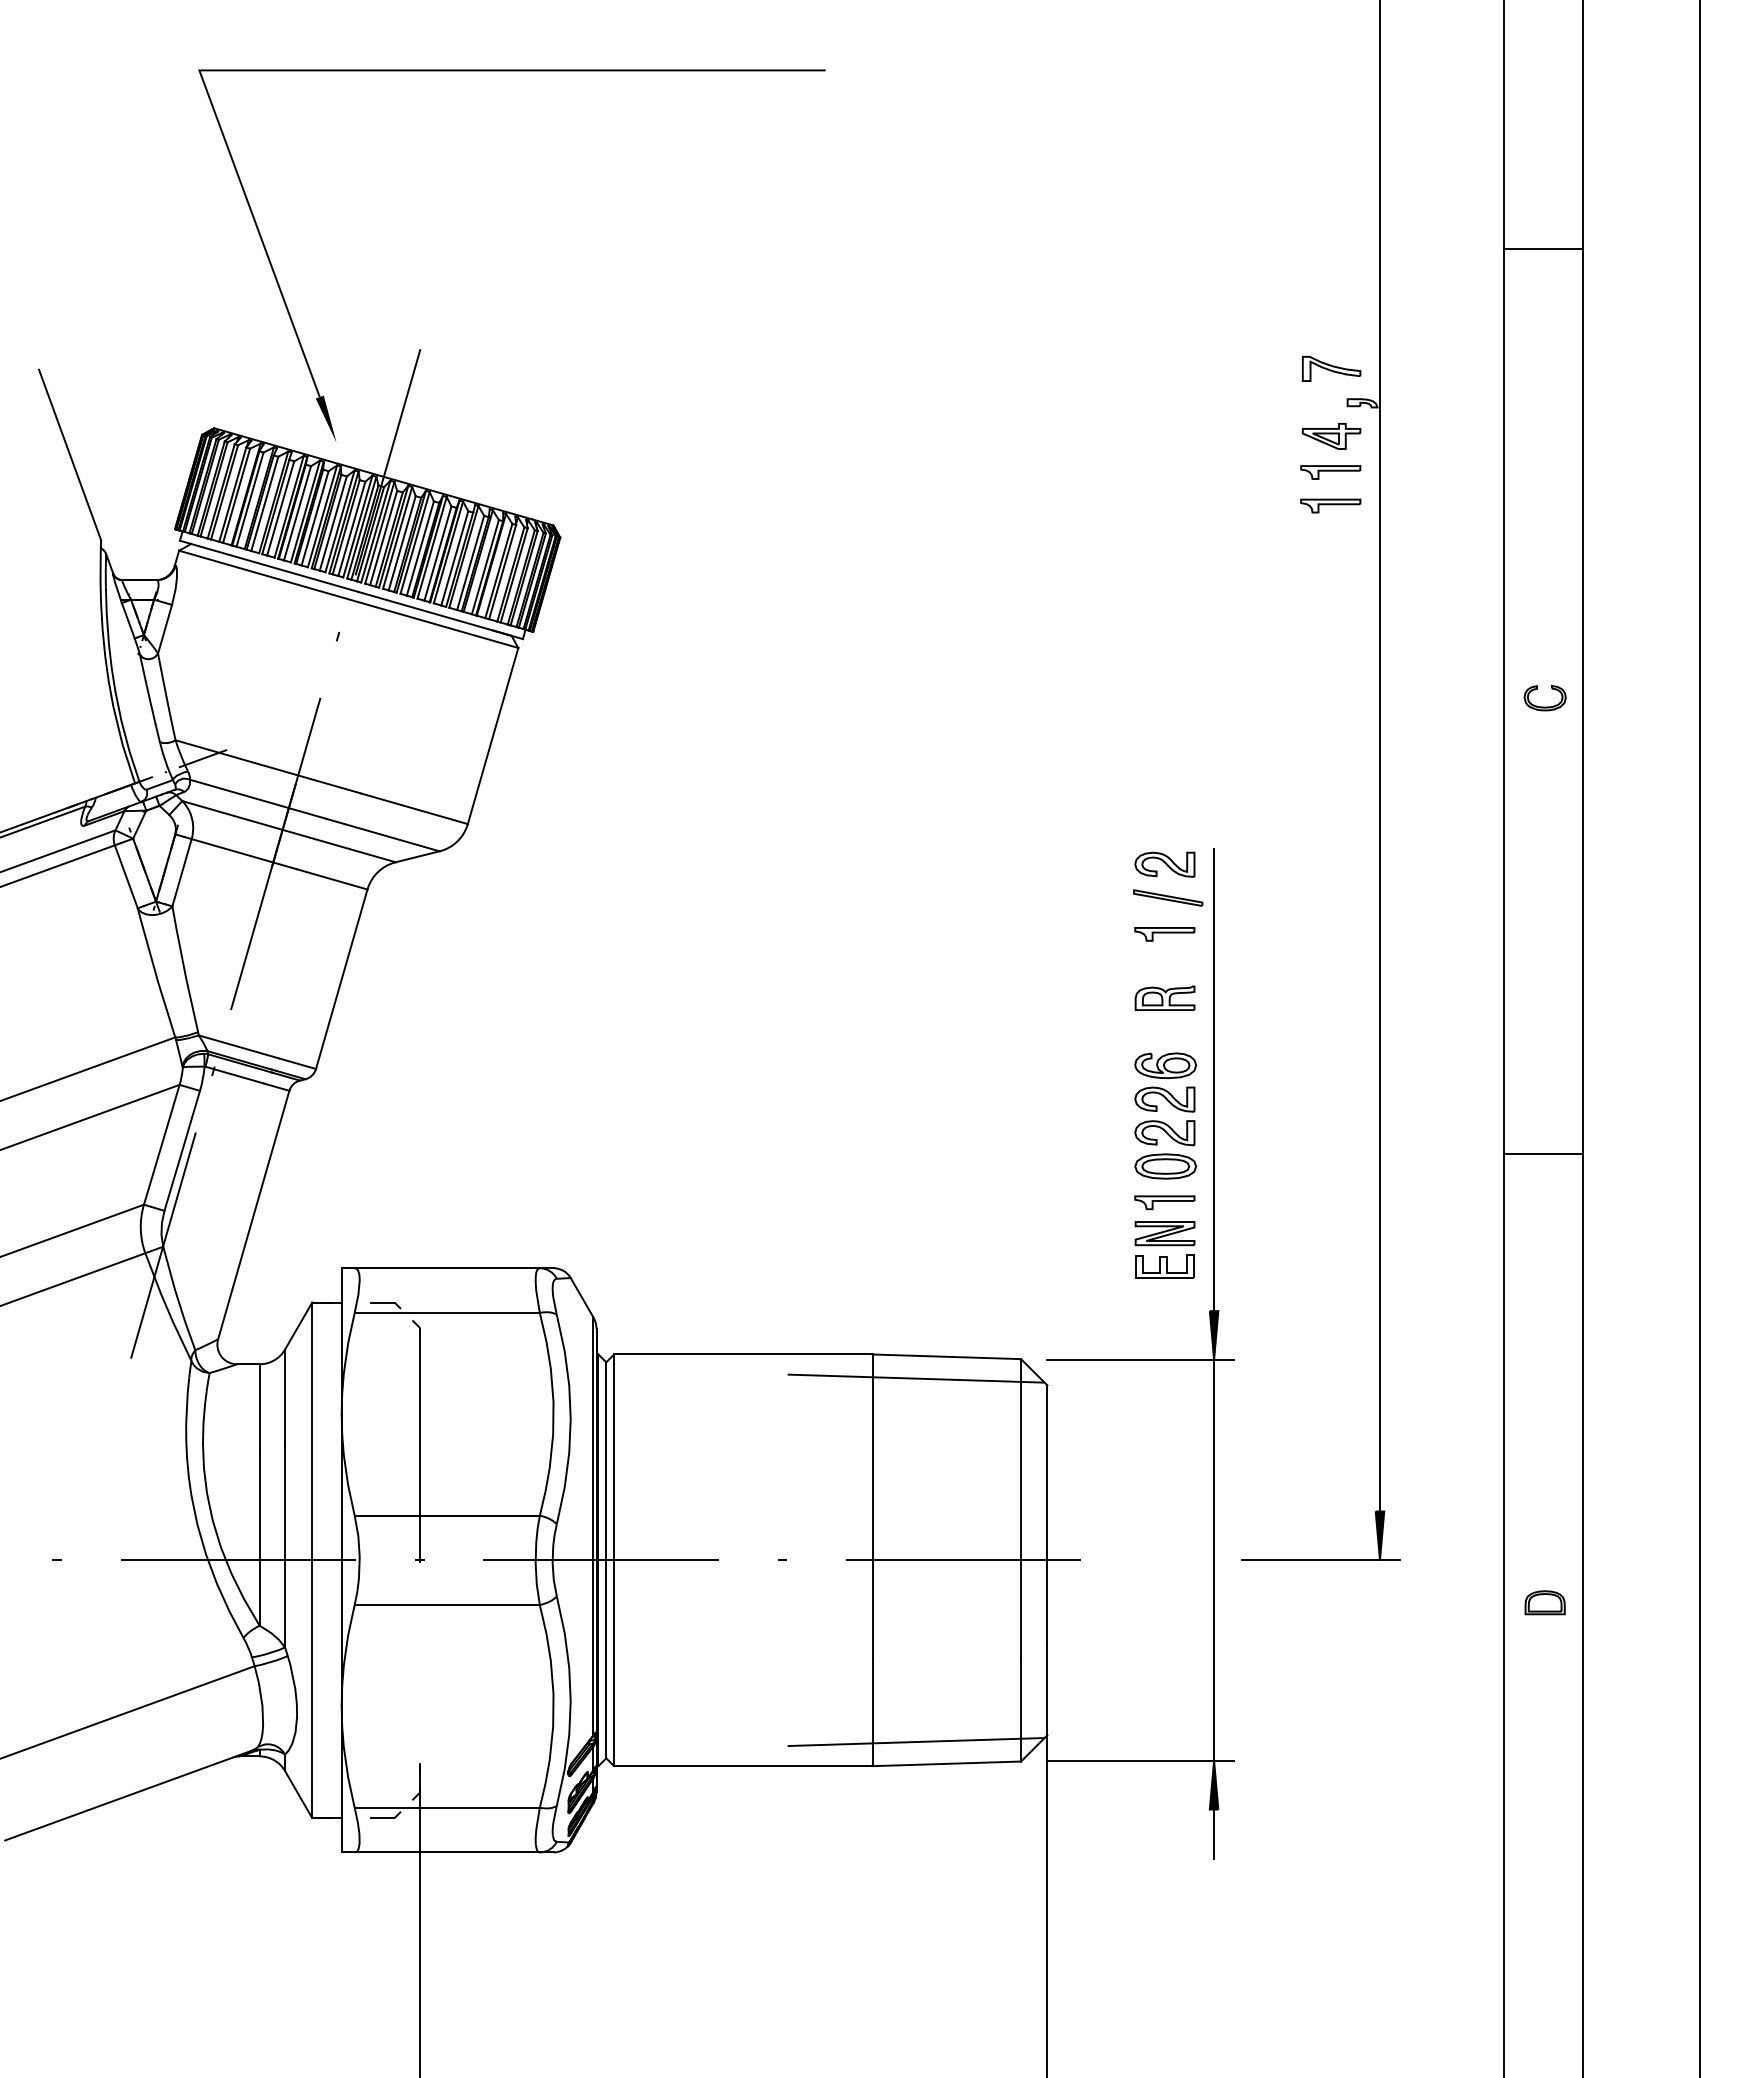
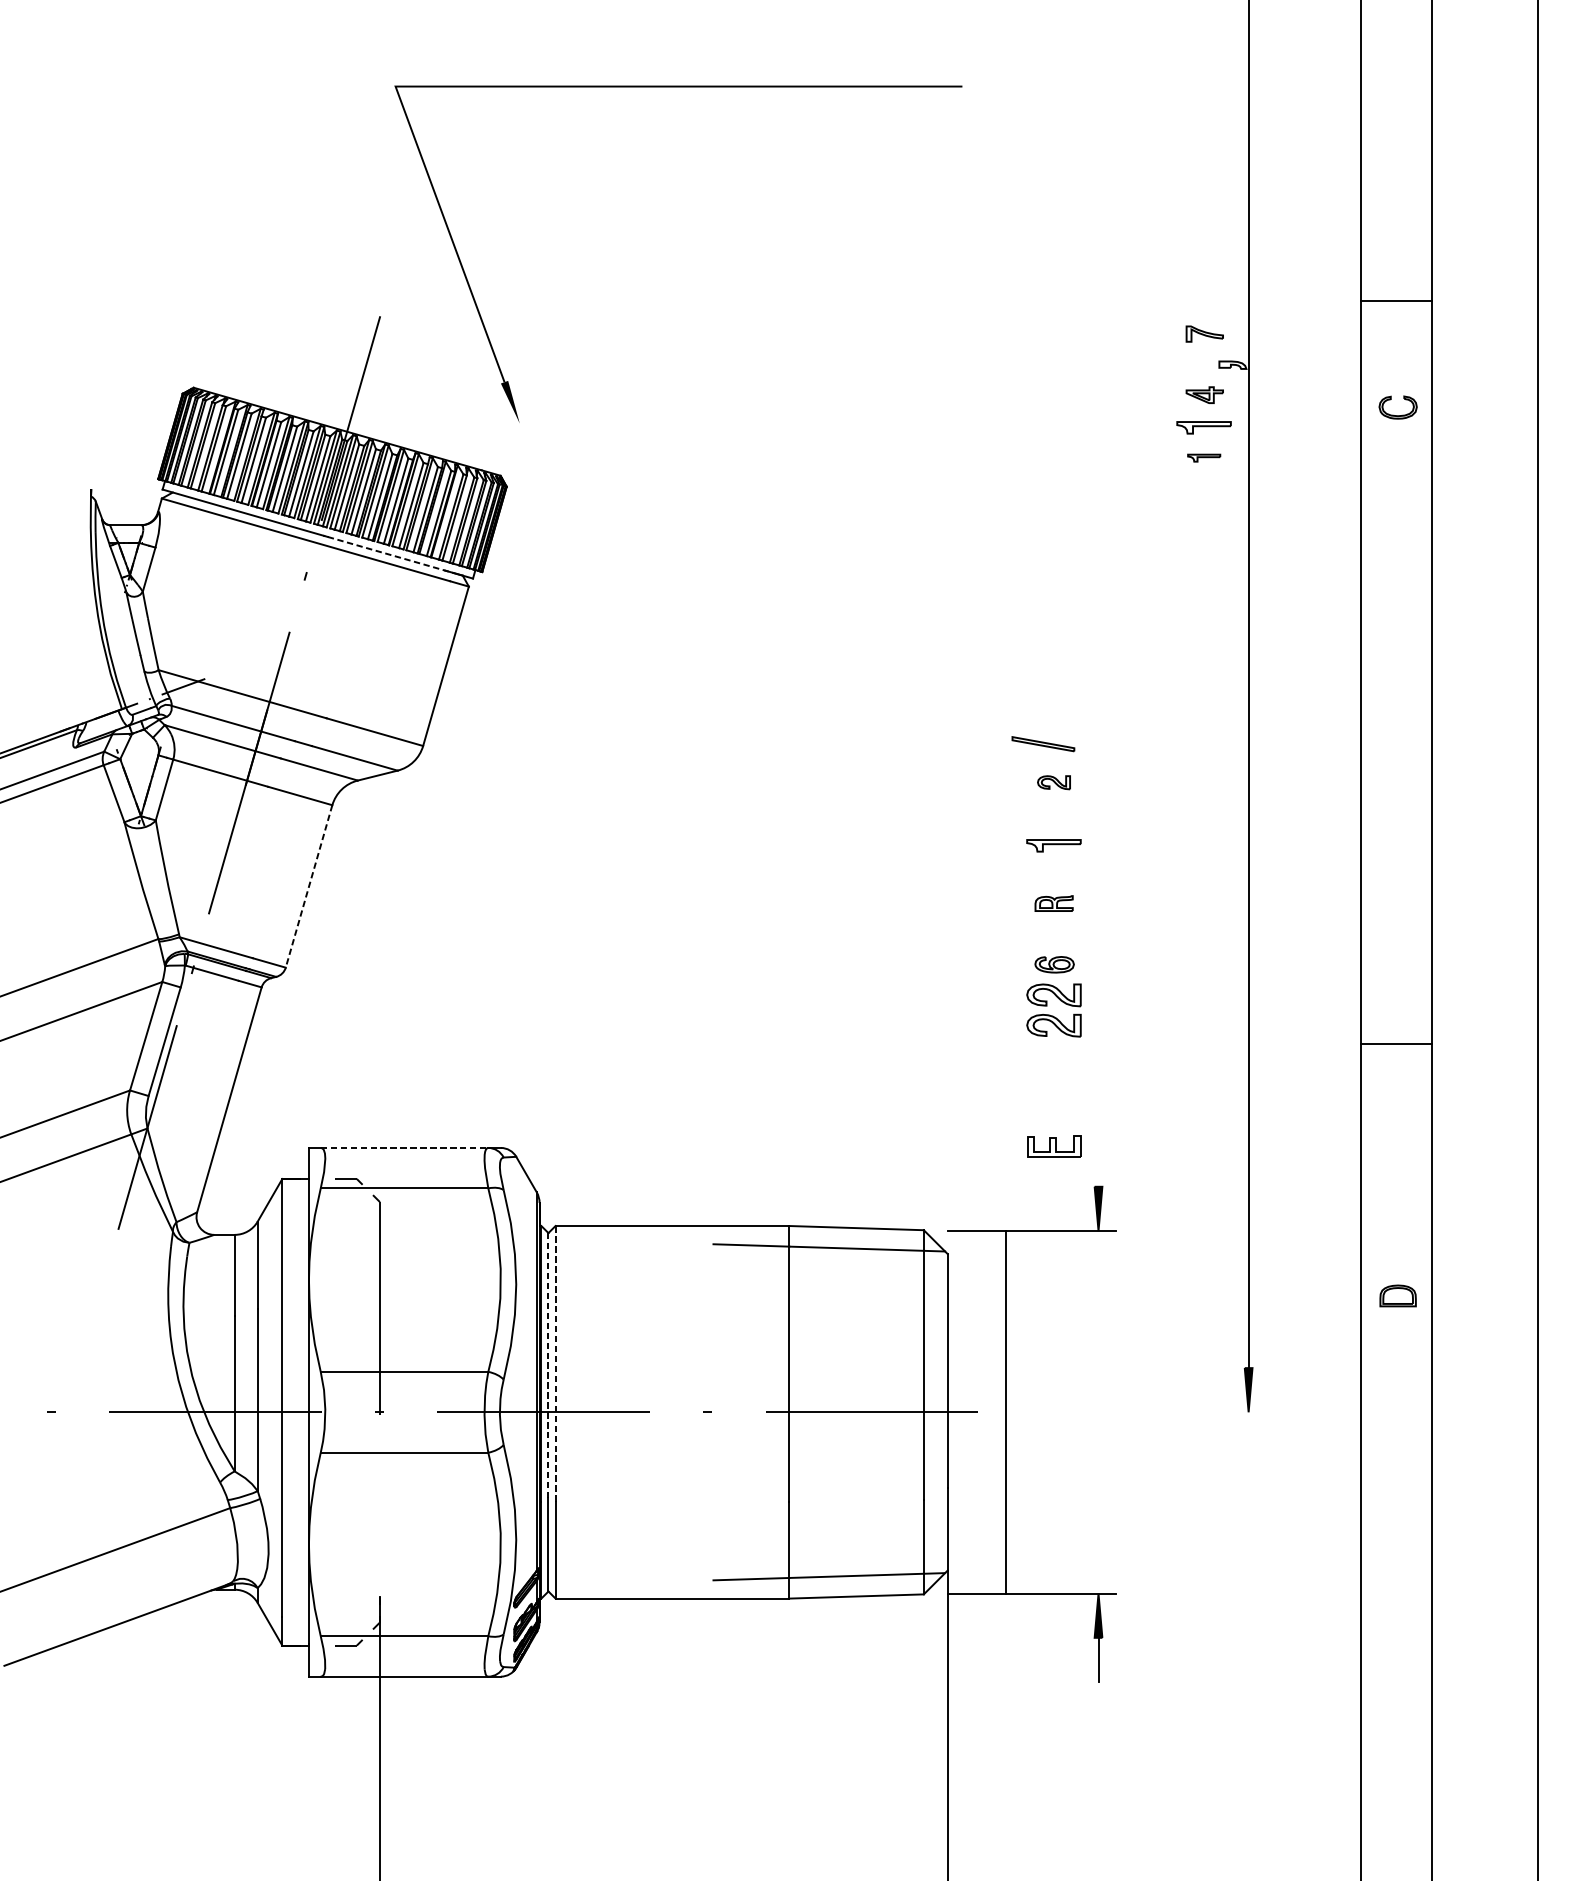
part: (511, 71) -> (678, 87), moved
line: (1543, 248) -> (1396, 301), moved
part: (1331, 368) -> (1204, 333), size x0.7
part: (1331, 436) -> (1204, 395), size x0.7
line: (70, 454) -> (63, 411), removed
part: (1330, 505) -> (1203, 457), size x0.6
line: (432, 613) -> (391, 555), solid -> dashed
part: (1544, 706) -> (1397, 415), moved
part: (1164, 864) -> (1053, 782), size x0.6
part: (1168, 897) -> (1043, 743), moved
line: (341, 979) -> (308, 886), solid -> dashed
part: (1164, 997) -> (1053, 902), size x0.7
part: (1165, 1065) -> (1054, 964), size x0.7
line: (1214, 1080) -> (1098, 978), removed
part: (1165, 1166) -> (1054, 1055), removed
part: (1164, 1202) -> (1053, 1088), removed
part: (1164, 1233) -> (1053, 1116), removed
line: (447, 1268) -> (404, 1148), solid -> dashed
line: (614, 1506) -> (555, 1363), solid -> dashed
line: (606, 1508) -> (548, 1365), solid -> dashed
line: (1214, 1559) -> (1006, 1411), moved
line: (1320, 1560) -> (1194, 1412), removed
part: (1544, 1602) -> (1397, 1295), moved

